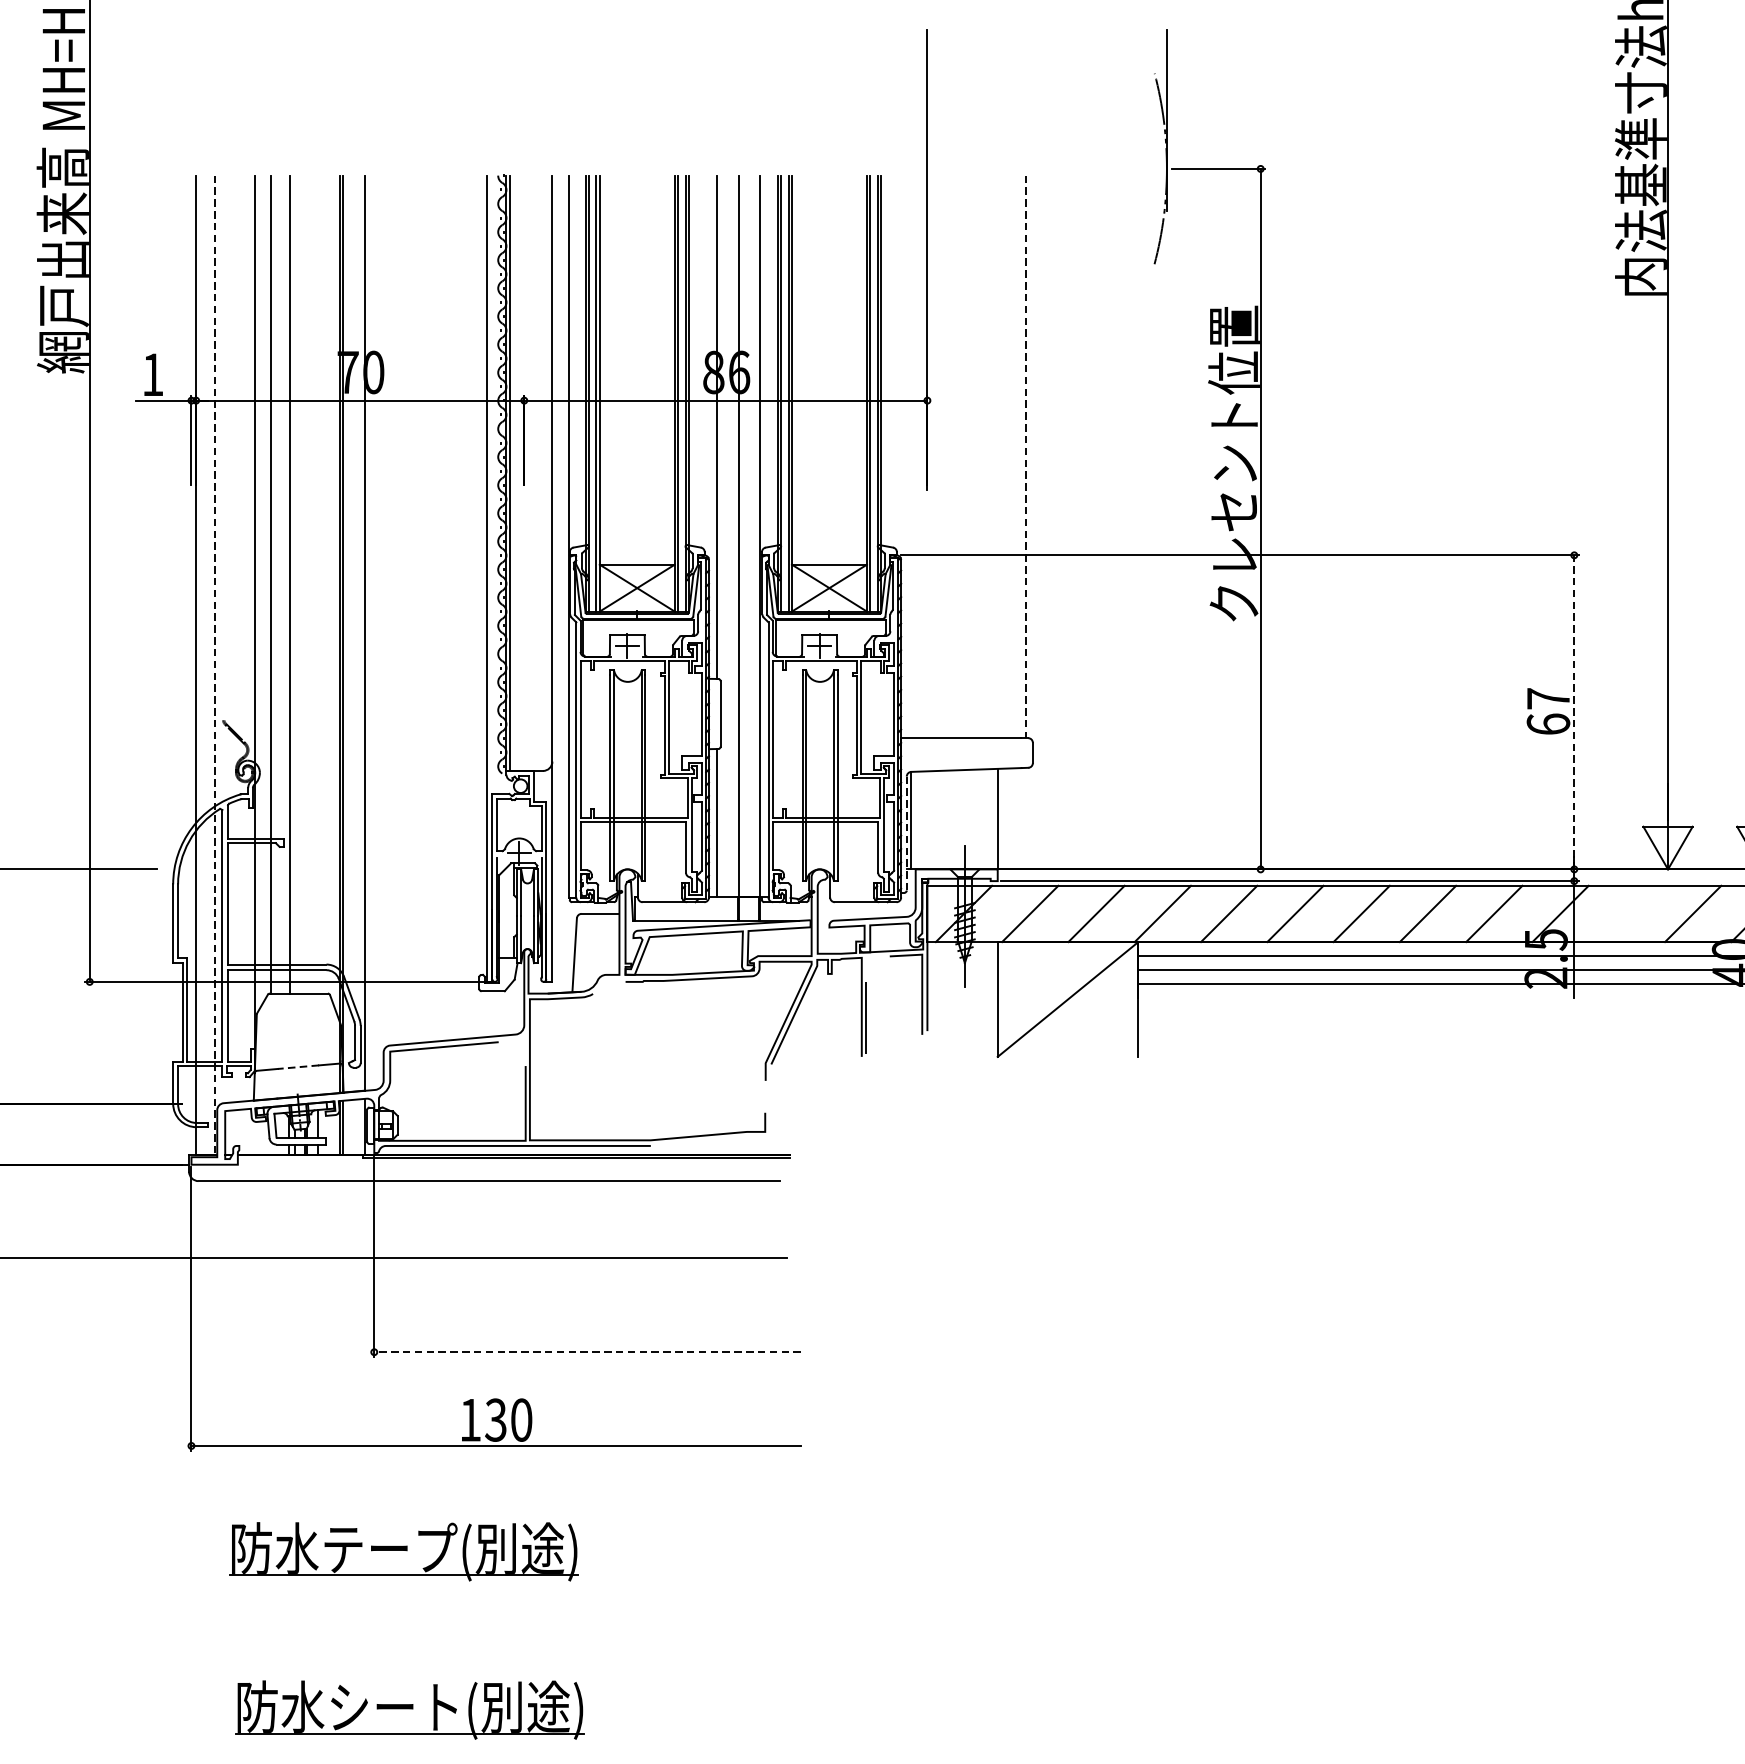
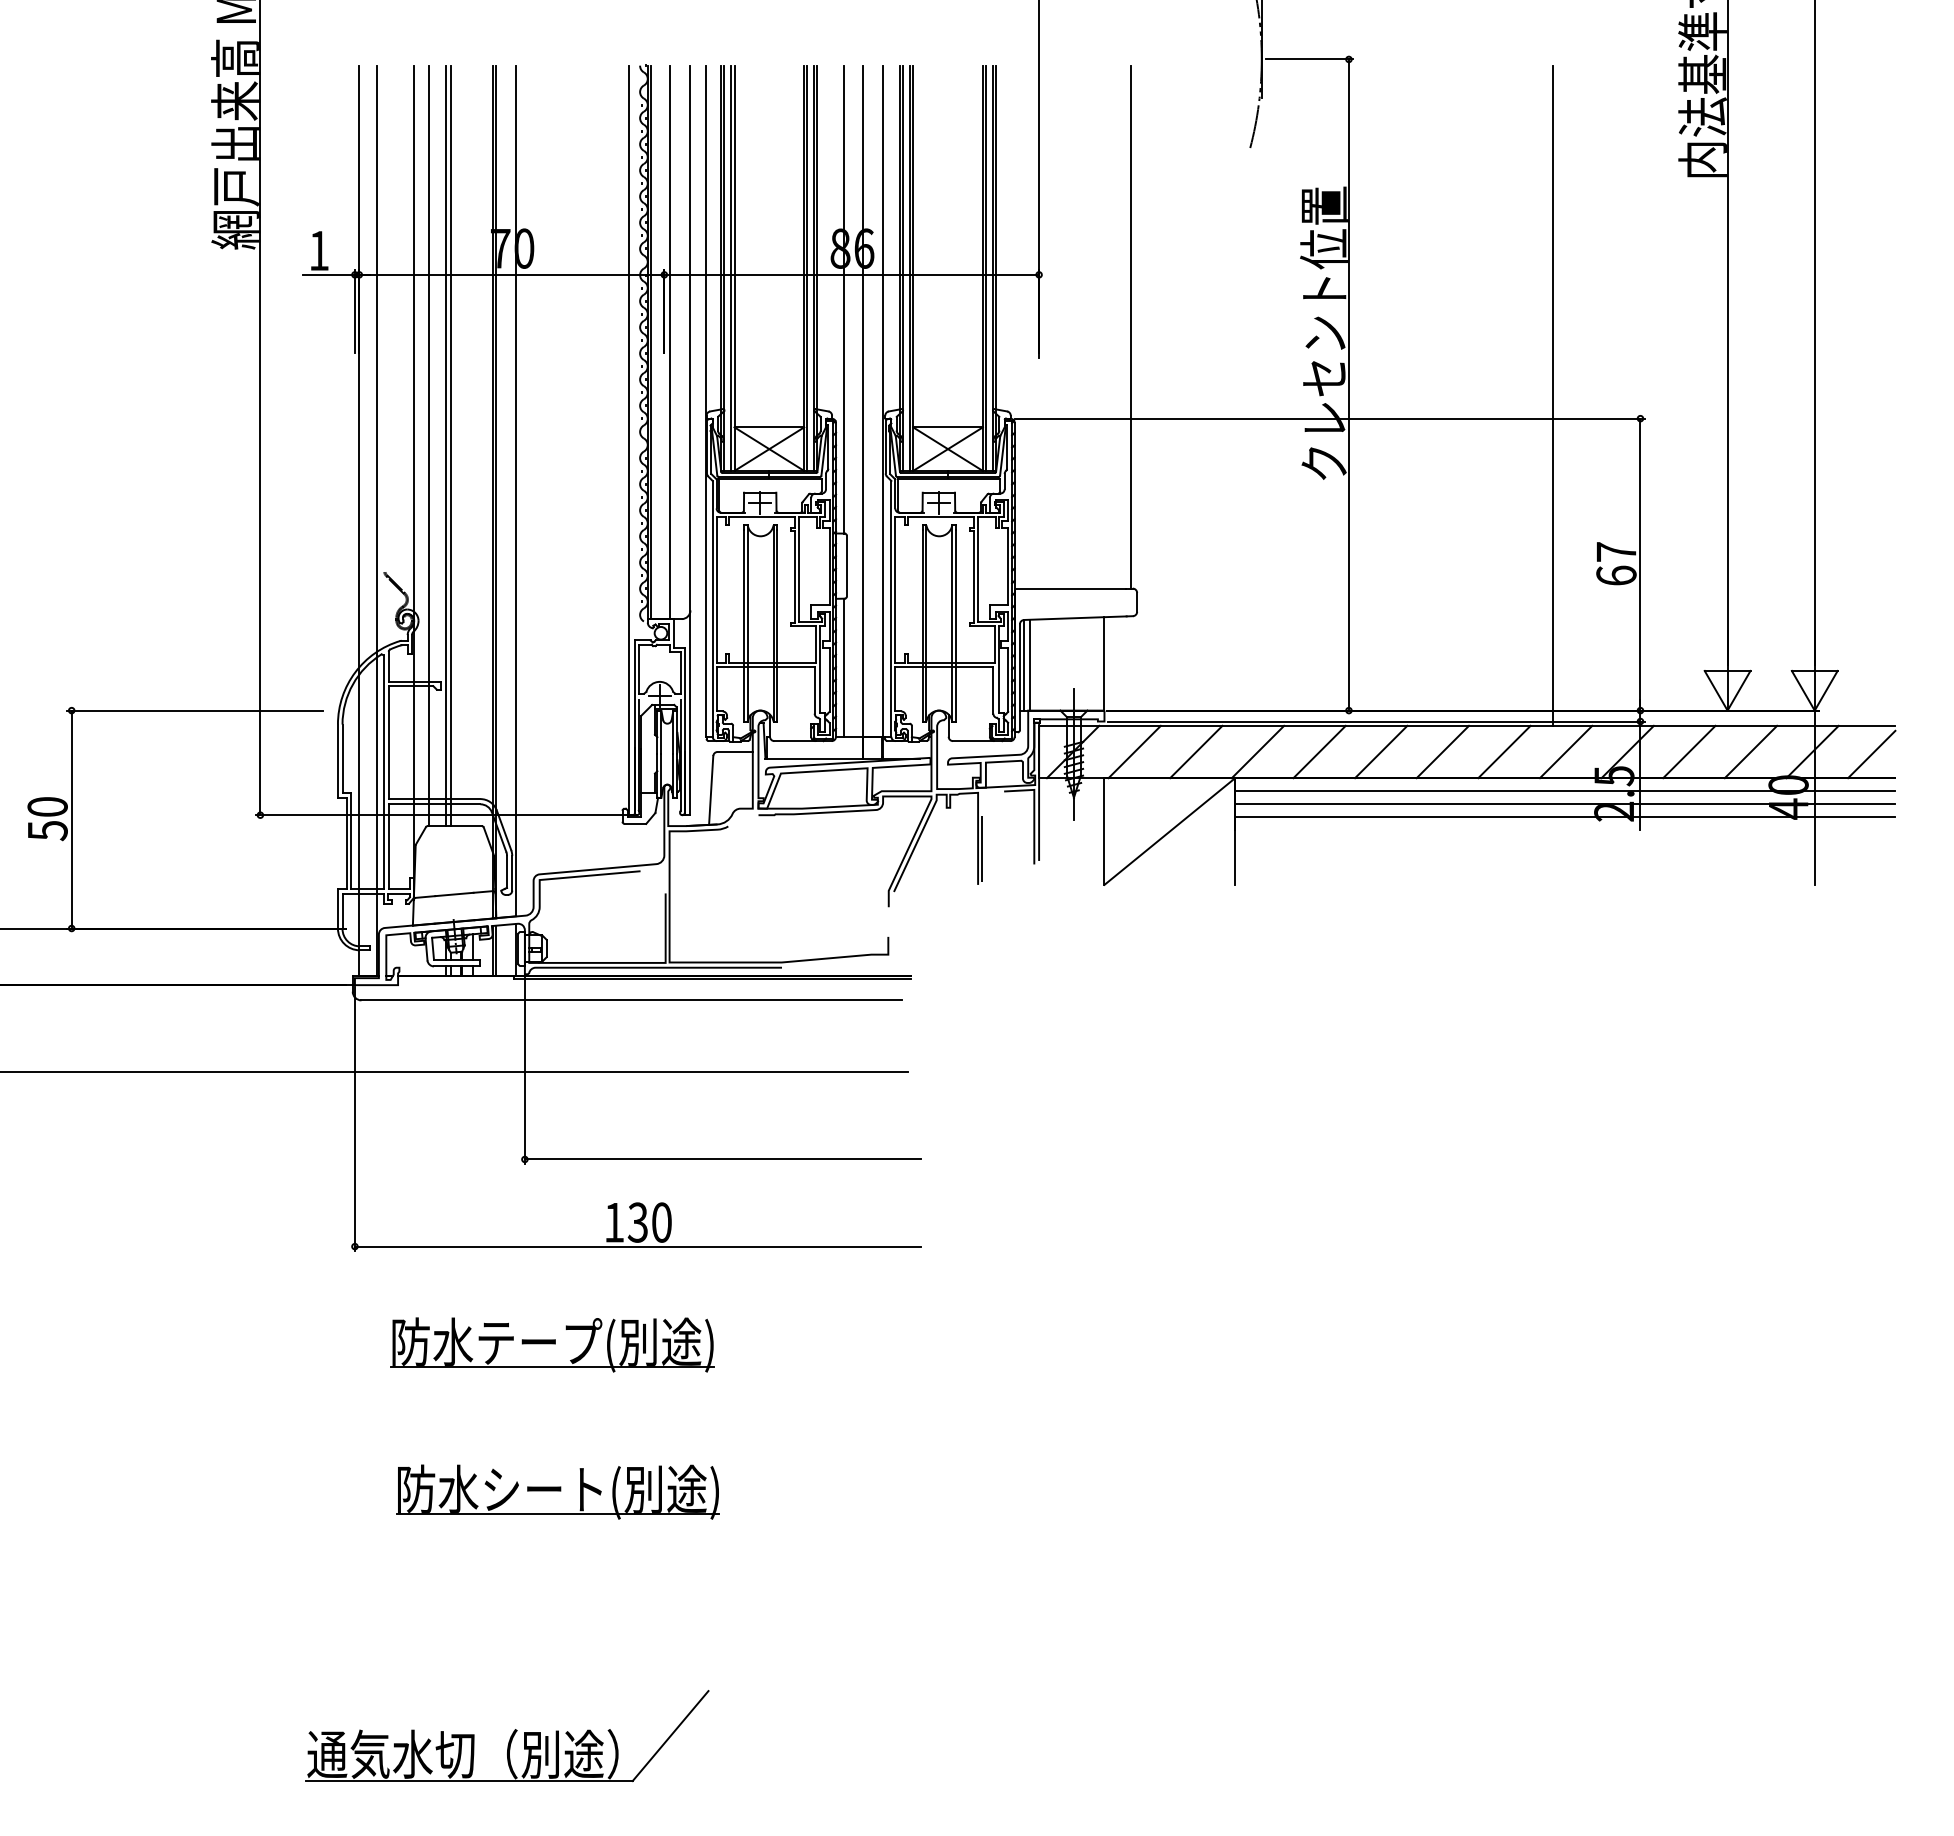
line: (1025, 457) -> (1130, 327), dashed -> solid
line: (529, 473) -> (669, 342), added
line: (1480, 530) -> (1553, 395), added
line: (294, 584) -> (450, 445), added
line: (215, 665) -> (377, 521), dashed -> solid
line: (1574, 712) -> (1640, 564), dashed -> solid
line: (918, 819) -> (1030, 664), added
line: (906, 833) -> (1019, 677), dashed -> solid
line: (1627, 913) -> (1689, 751), added
line: (297, 1067) -> (453, 894), dashed -> solid
line: (586, 1352) -> (722, 1159), dashed -> solid

